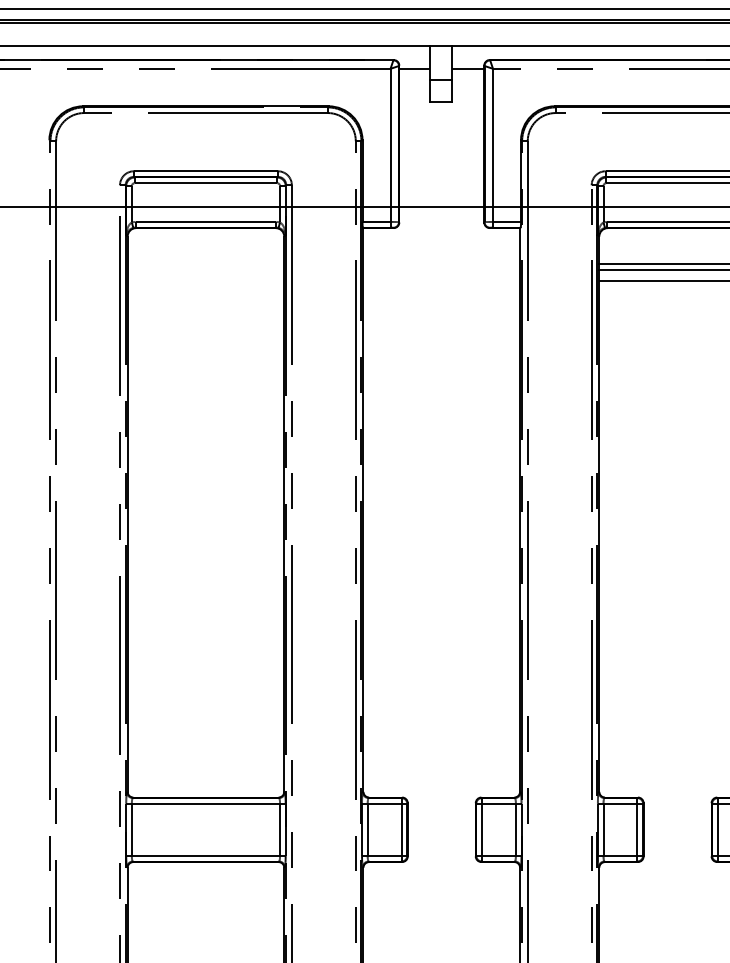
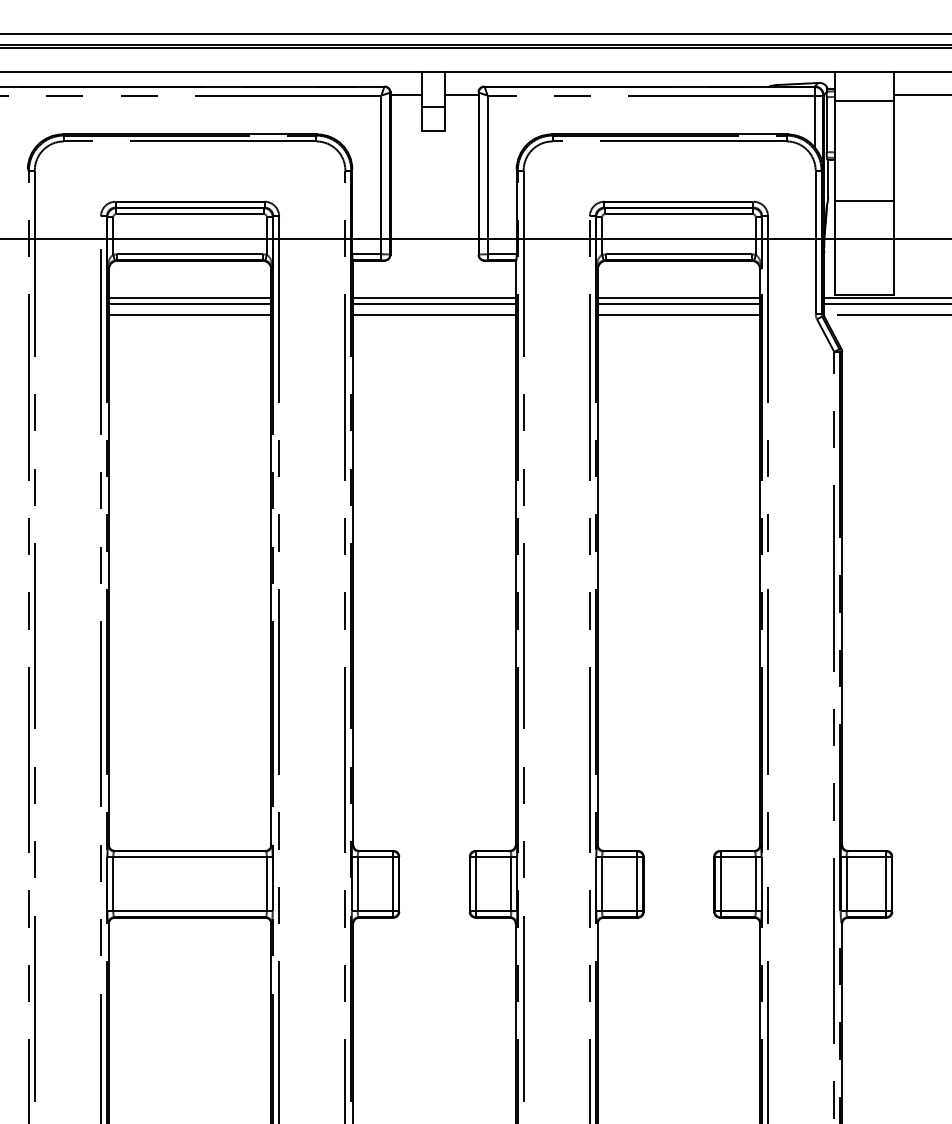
line: (205, 263) -> (189, 297), added
line: (441, 263) -> (434, 297), added
line: (205, 269) -> (189, 303), added
line: (441, 269) -> (434, 303), added
line: (205, 280) -> (189, 315), added
line: (441, 280) -> (434, 315), added

